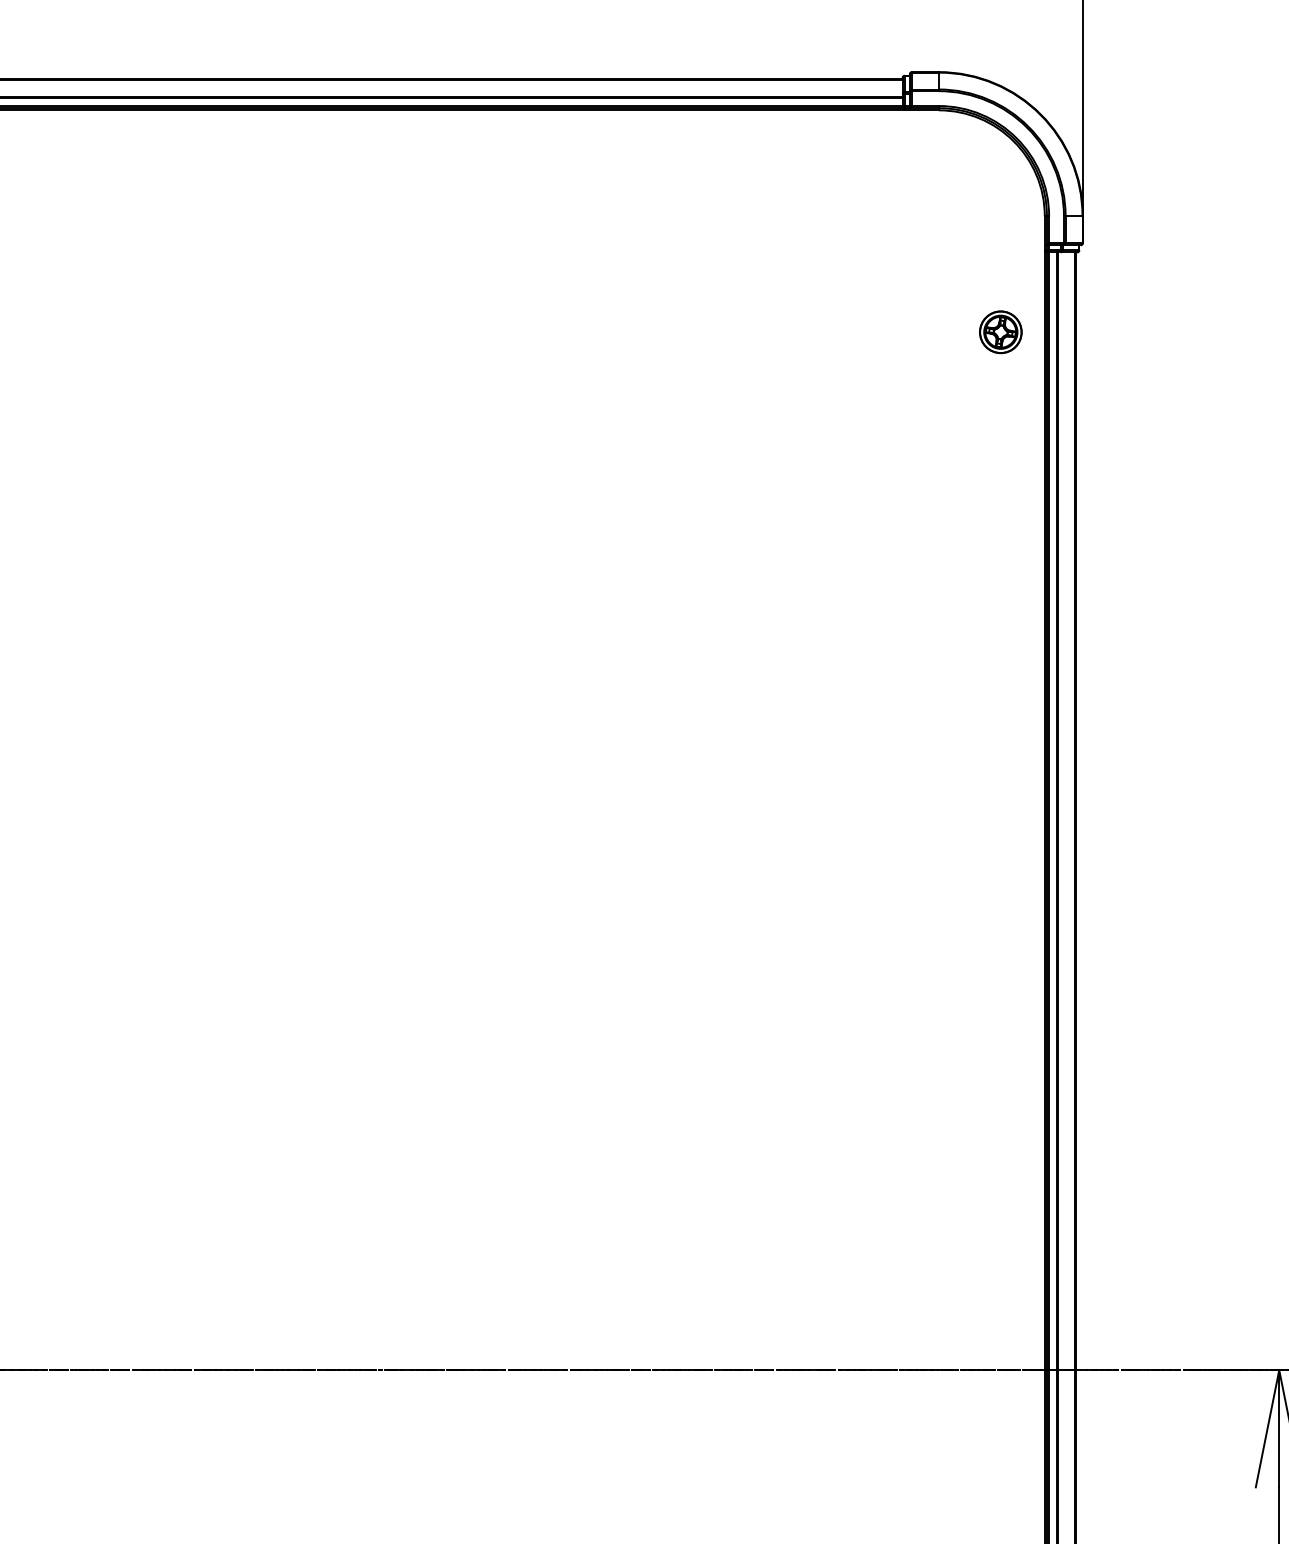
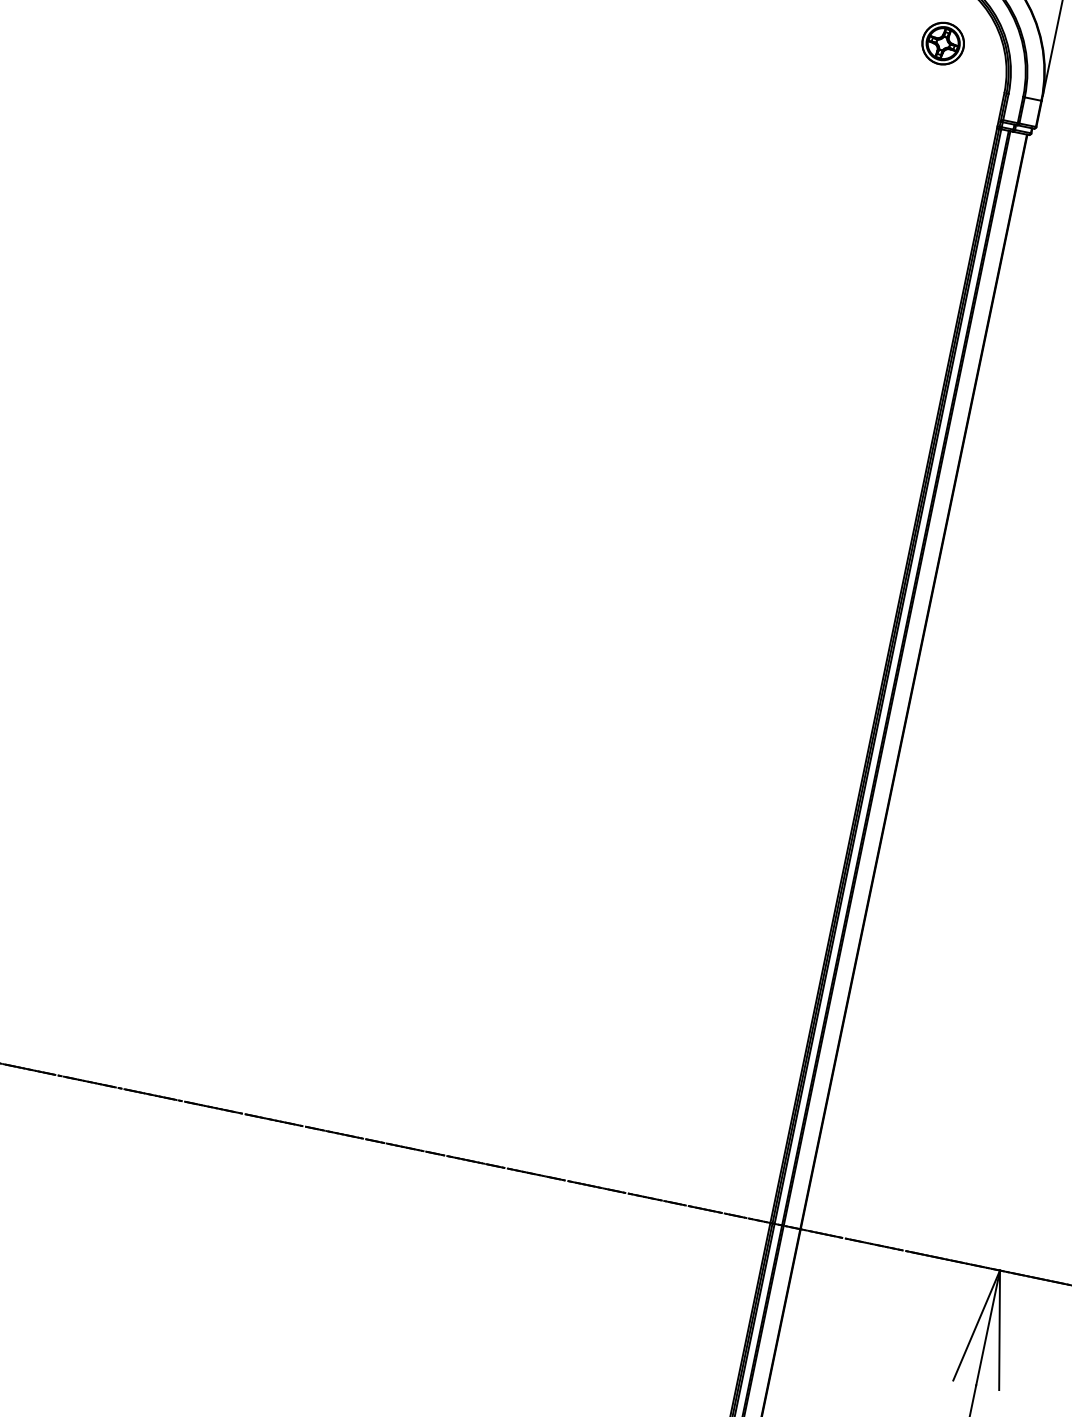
part: (1000, 332) -> (942, 43), moved

